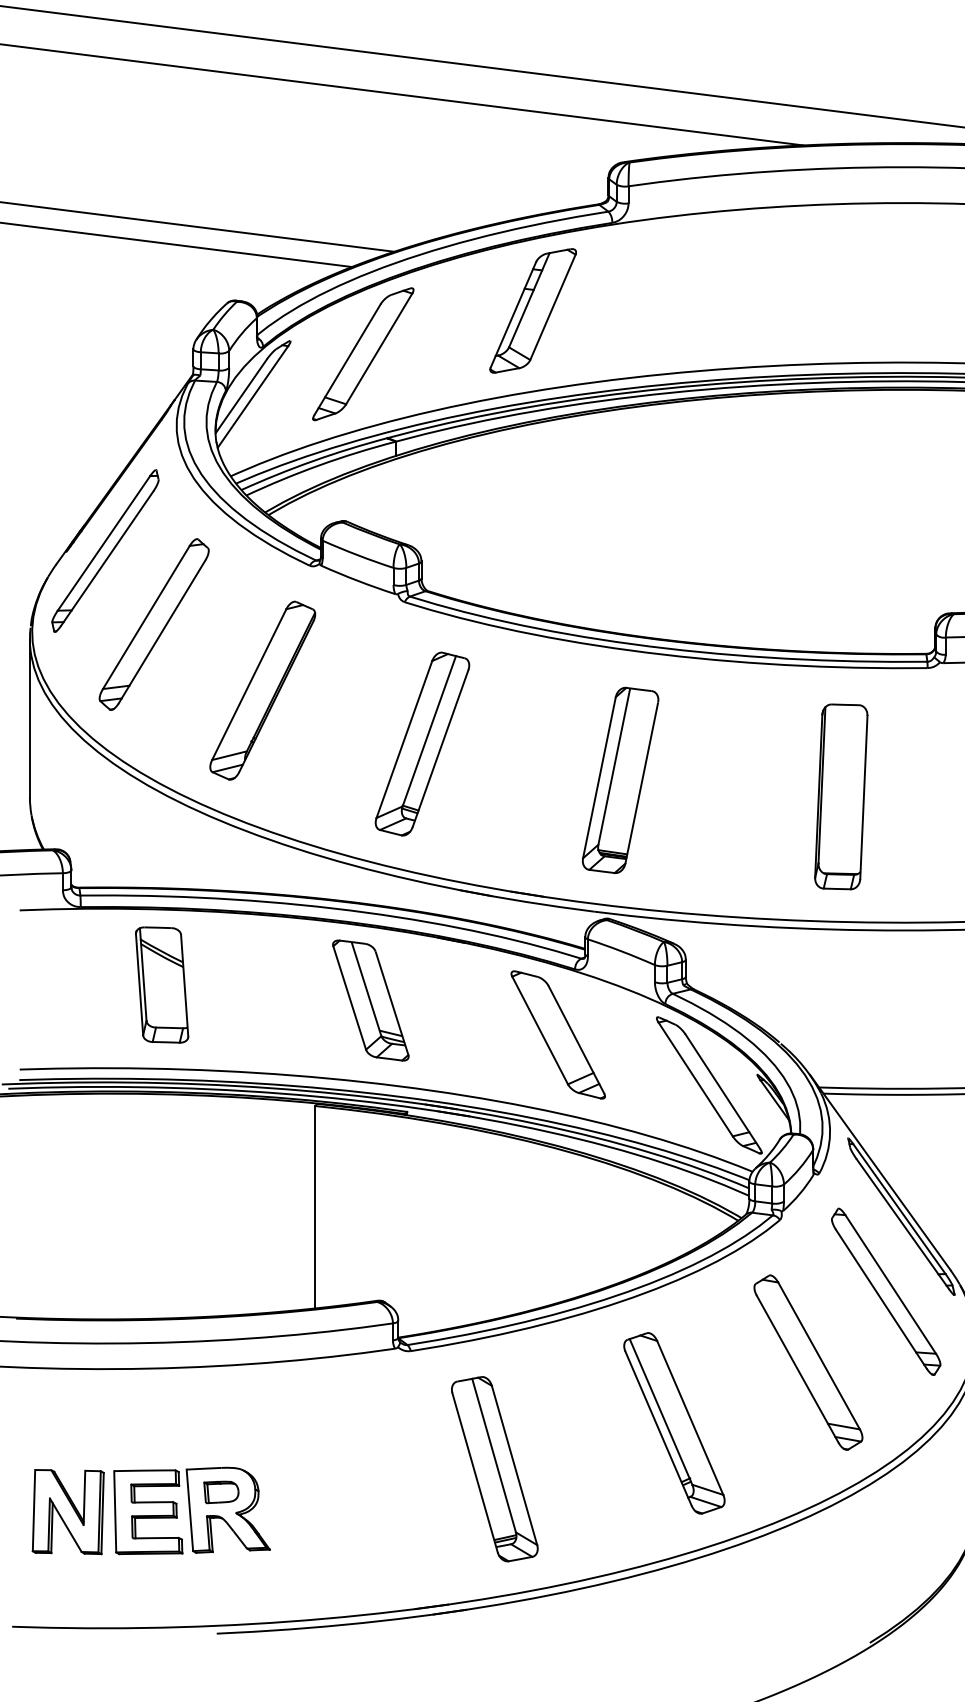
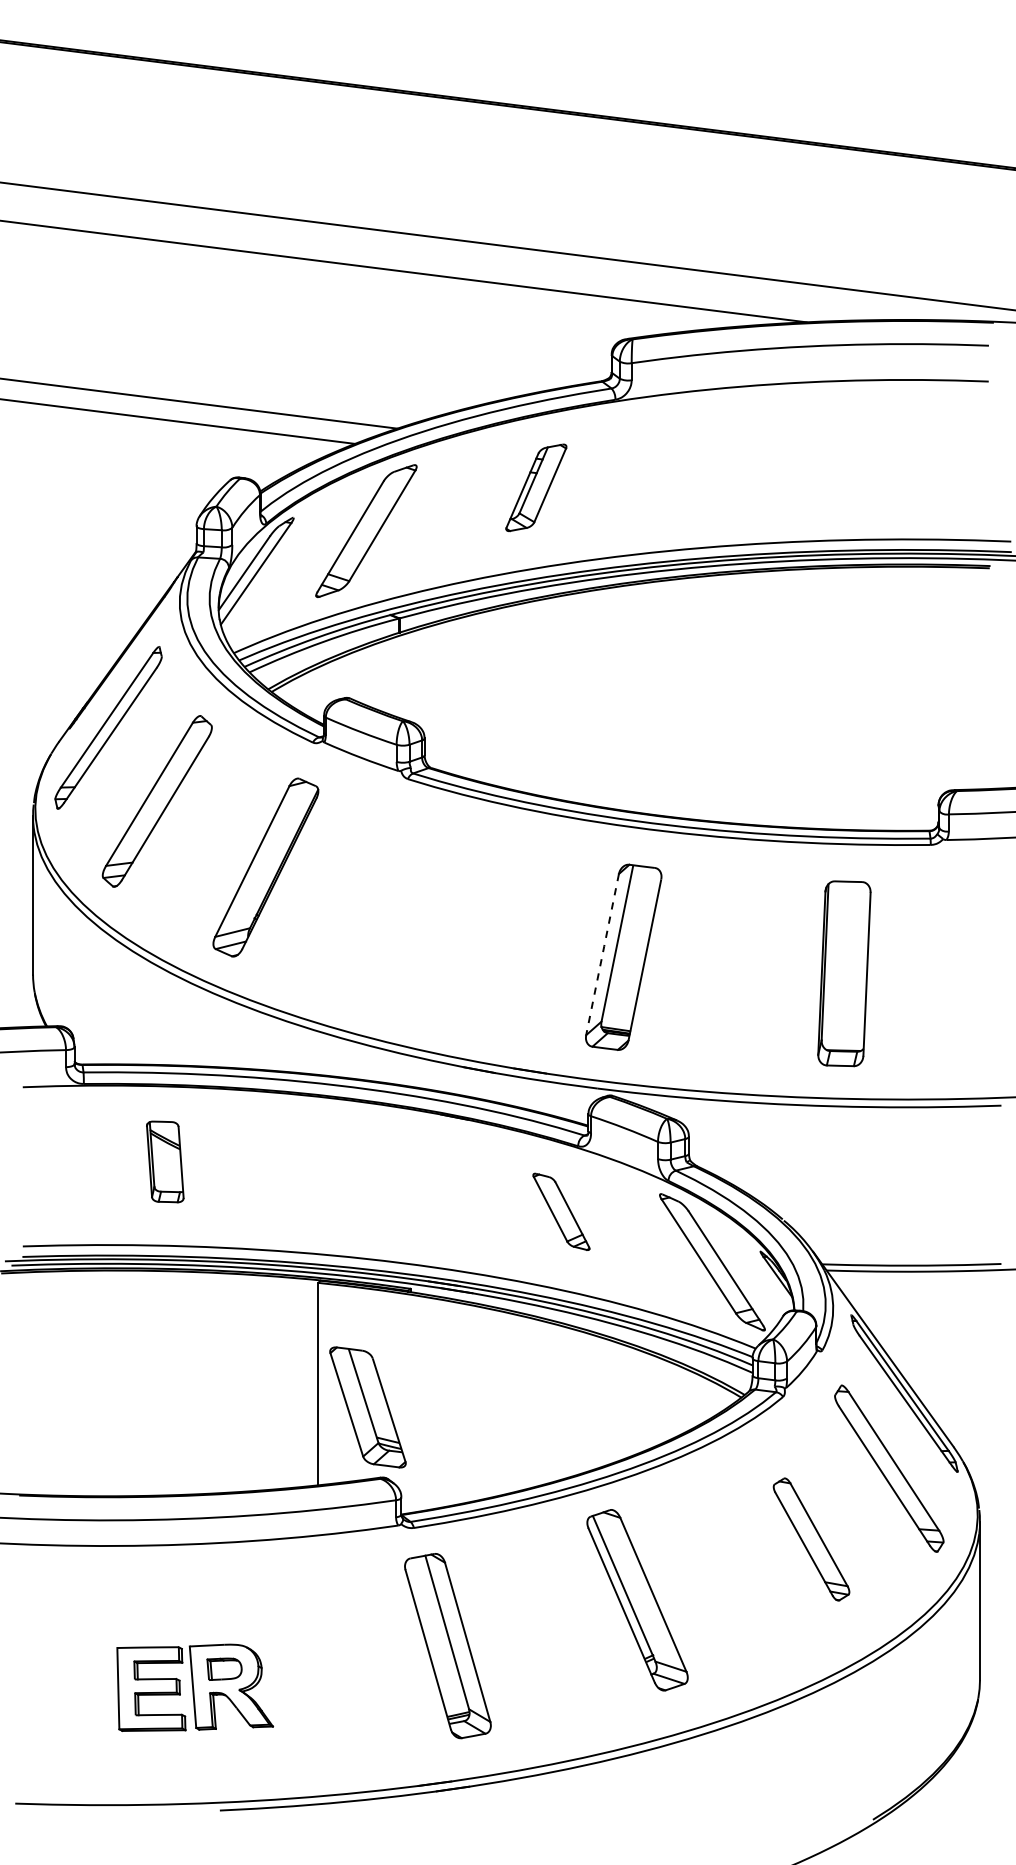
part: (533, 310) -> (536, 487), size x0.7
part: (422, 743) -> (425, 920), removed
line: (599, 777) -> (602, 954), solid -> dashed
part: (162, 984) -> (165, 1161), size x0.7
part: (370, 1000) -> (367, 1407), moved
part: (558, 1034) -> (561, 1211), size x0.6
part: (808, 1362) -> (811, 1539), size x0.7
part: (674, 1423) -> (637, 1600), moved
part: (494, 1469) -> (447, 1646), moved
part: (67, 1511) -> (70, 1688), removed

